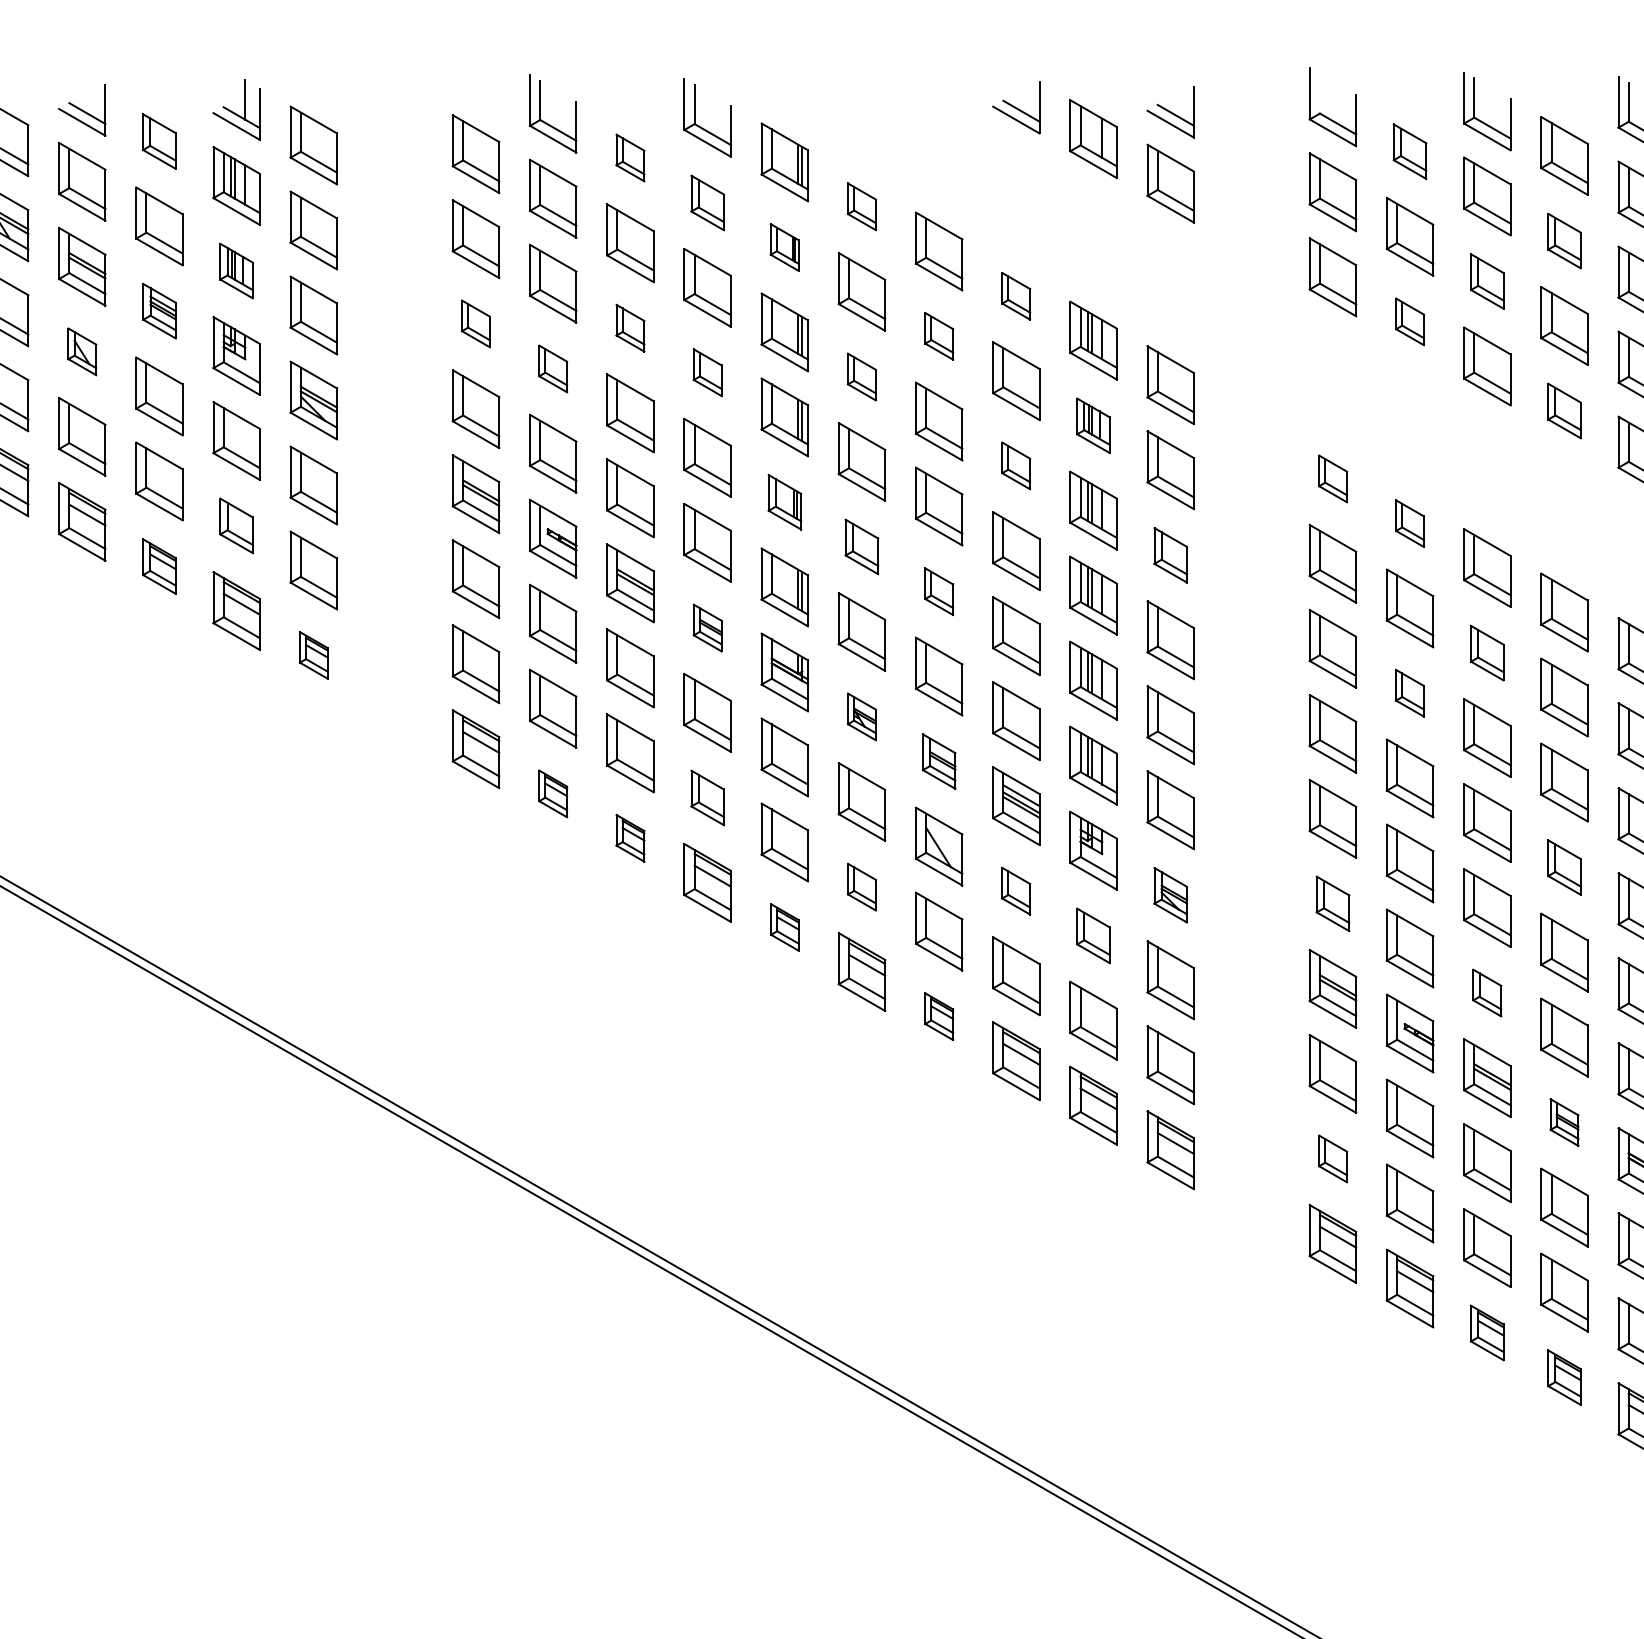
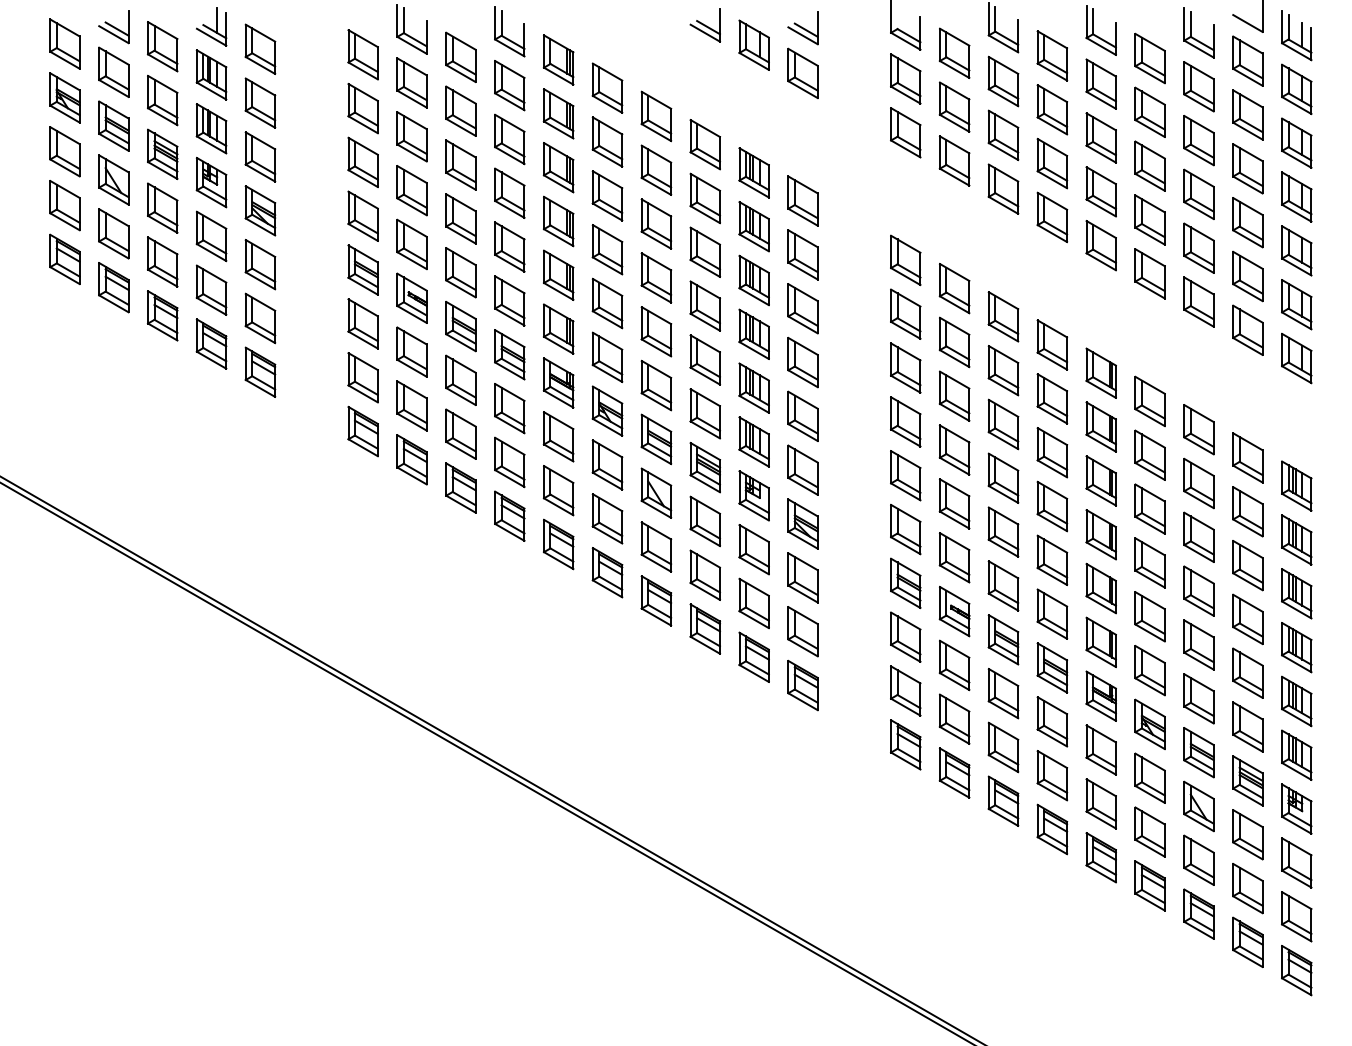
part: (159, 141) -> (162, 46), size x1.43
part: (1409, 150) -> (954, 52), size x1.43
part: (629, 156) -> (460, 56), size x1.67
part: (707, 202) -> (509, 85), size x1.43
part: (861, 205) -> (607, 87), size x1.67
part: (1564, 240) -> (1052, 109), size x1.43
part: (784, 246) -> (558, 113), size x1.67
part: (236, 270) -> (211, 128), size x1.43
part: (1487, 281) -> (1003, 135), size x1.43
part: (1015, 295) -> (704, 144), size x1.67
part: (159, 310) -> (162, 153), size x1.43
part: (1409, 321) -> (954, 160), size x1.67
part: (474, 322) -> (362, 161), size x1.67
part: (629, 327) -> (460, 164), size x1.67
part: (939, 335) -> (656, 169), size x1.67
part: (81, 351) -> (113, 179), size x1.67
part: (552, 368) -> (411, 190), size x1.67
part: (707, 371) -> (509, 192), size x1.67
part: (861, 376) -> (607, 195), size x1.67
part: (1564, 411) -> (1052, 217), size x1.43
part: (1092, 425) -> (753, 226), size x1.43
part: (1015, 464) -> (704, 251), size x1.67
part: (1332, 479) -> (905, 260), size x1.67
part: (784, 501) -> (558, 274), size x1.43
part: (1409, 523) -> (954, 288), size x1.67
part: (236, 524) -> (211, 289), size x1.43
part: (861, 546) -> (607, 303), size x1.43
part: (1169, 554) -> (802, 308), size x1.43
part: (159, 565) -> (162, 315), size x1.43
part: (939, 591) -> (656, 331), size x1.67
part: (707, 627) -> (509, 354), size x1.67
part: (1487, 652) -> (1003, 370), size x1.43
part: (313, 654) -> (260, 371), size x1.67
part: (1409, 692) -> (954, 395), size x1.67
part: (861, 715) -> (607, 410), size x1.67
part: (939, 761) -> (656, 439), size x1.43
part: (552, 793) -> (411, 459), size x1.67
part: (707, 798) -> (509, 462), size x1.43
part: (629, 837) -> (460, 487), size x1.67
part: (1564, 867) -> (1052, 506), size x1.43
part: (861, 886) -> (607, 518), size x1.67
part: (1015, 891) -> (704, 521), size x1.67
part: (1169, 894) -> (802, 523), size x1.43
part: (1332, 903) -> (905, 529), size x1.43
part: (784, 927) -> (558, 544), size x1.67
part: (1092, 935) -> (753, 549), size x1.43
part: (1487, 992) -> (1003, 585), size x1.67
part: (939, 1015) -> (656, 600), size x1.67
part: (1564, 1121) -> (1052, 667), size x1.67
part: (1332, 1158) -> (905, 690), size x1.67
part: (1487, 1331) -> (1003, 800), size x1.43
part: (1564, 1377) -> (1052, 829), size x1.43

